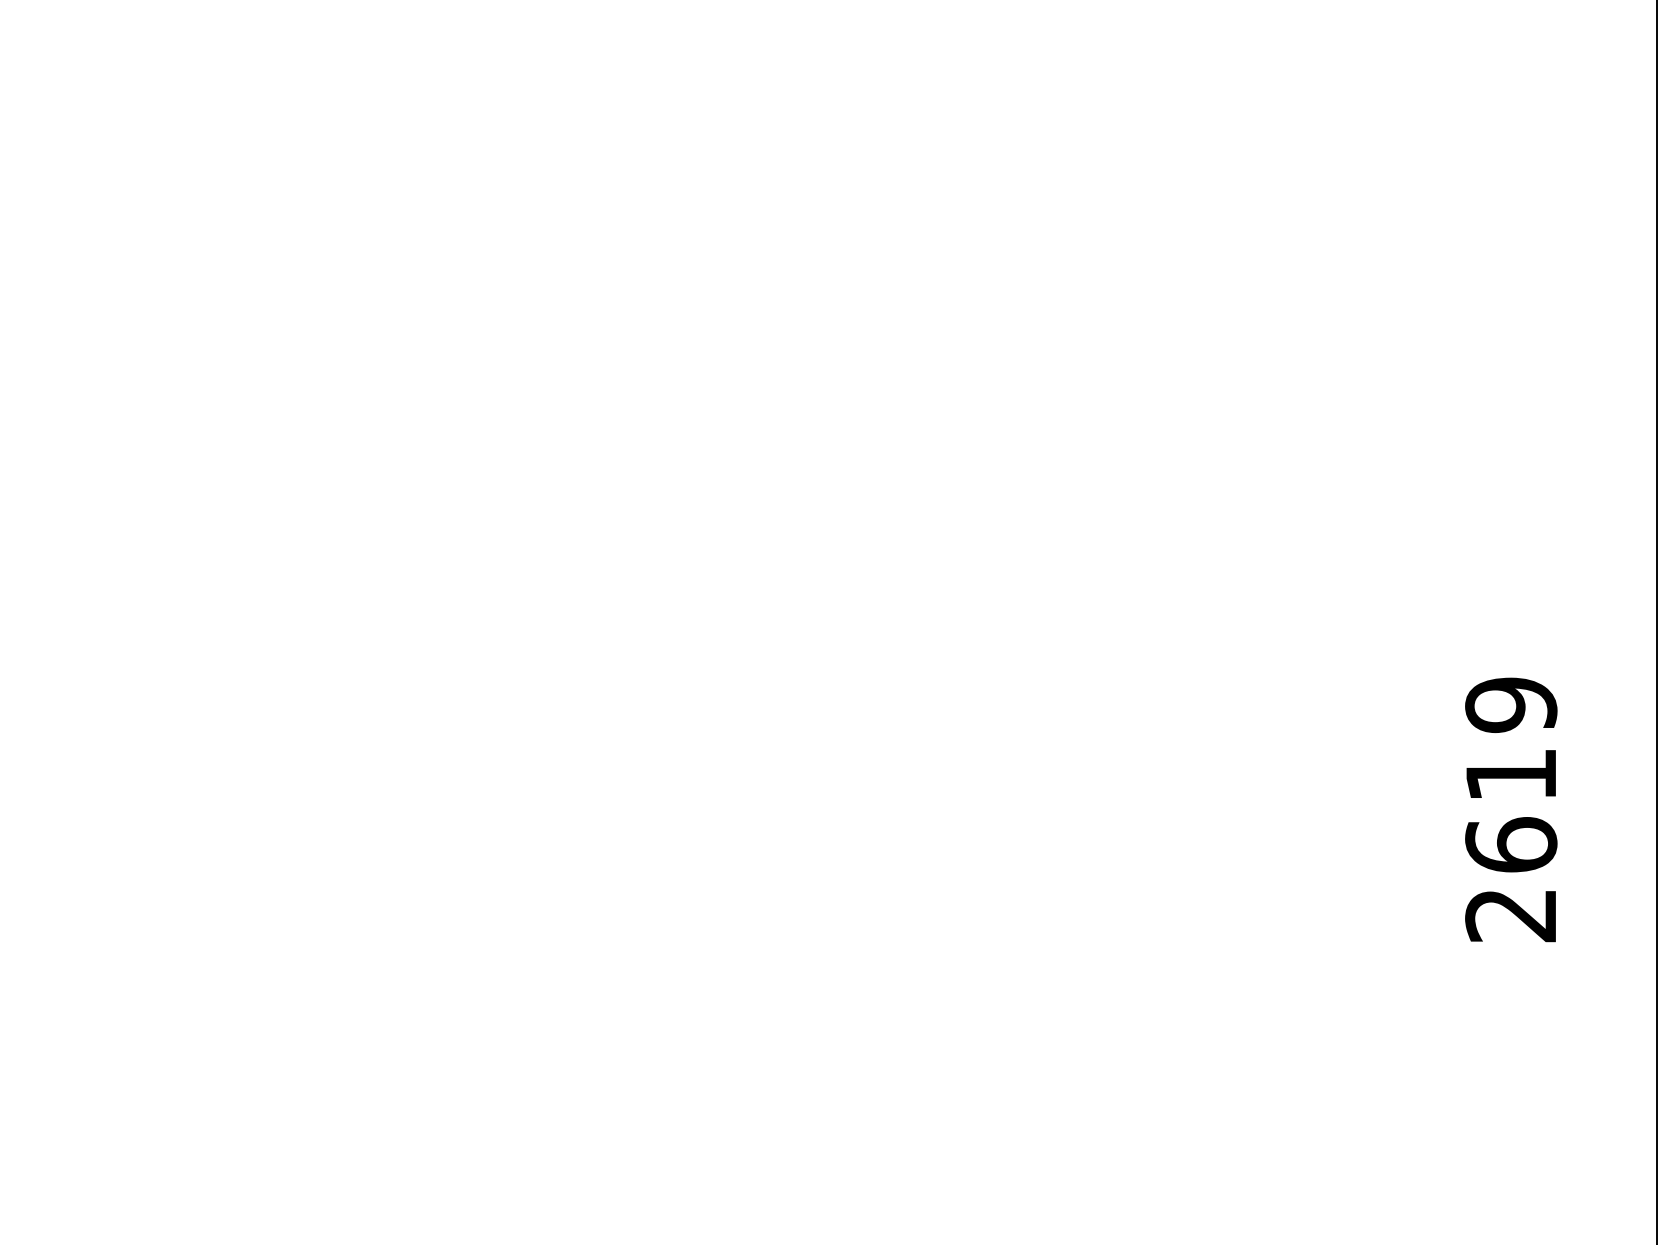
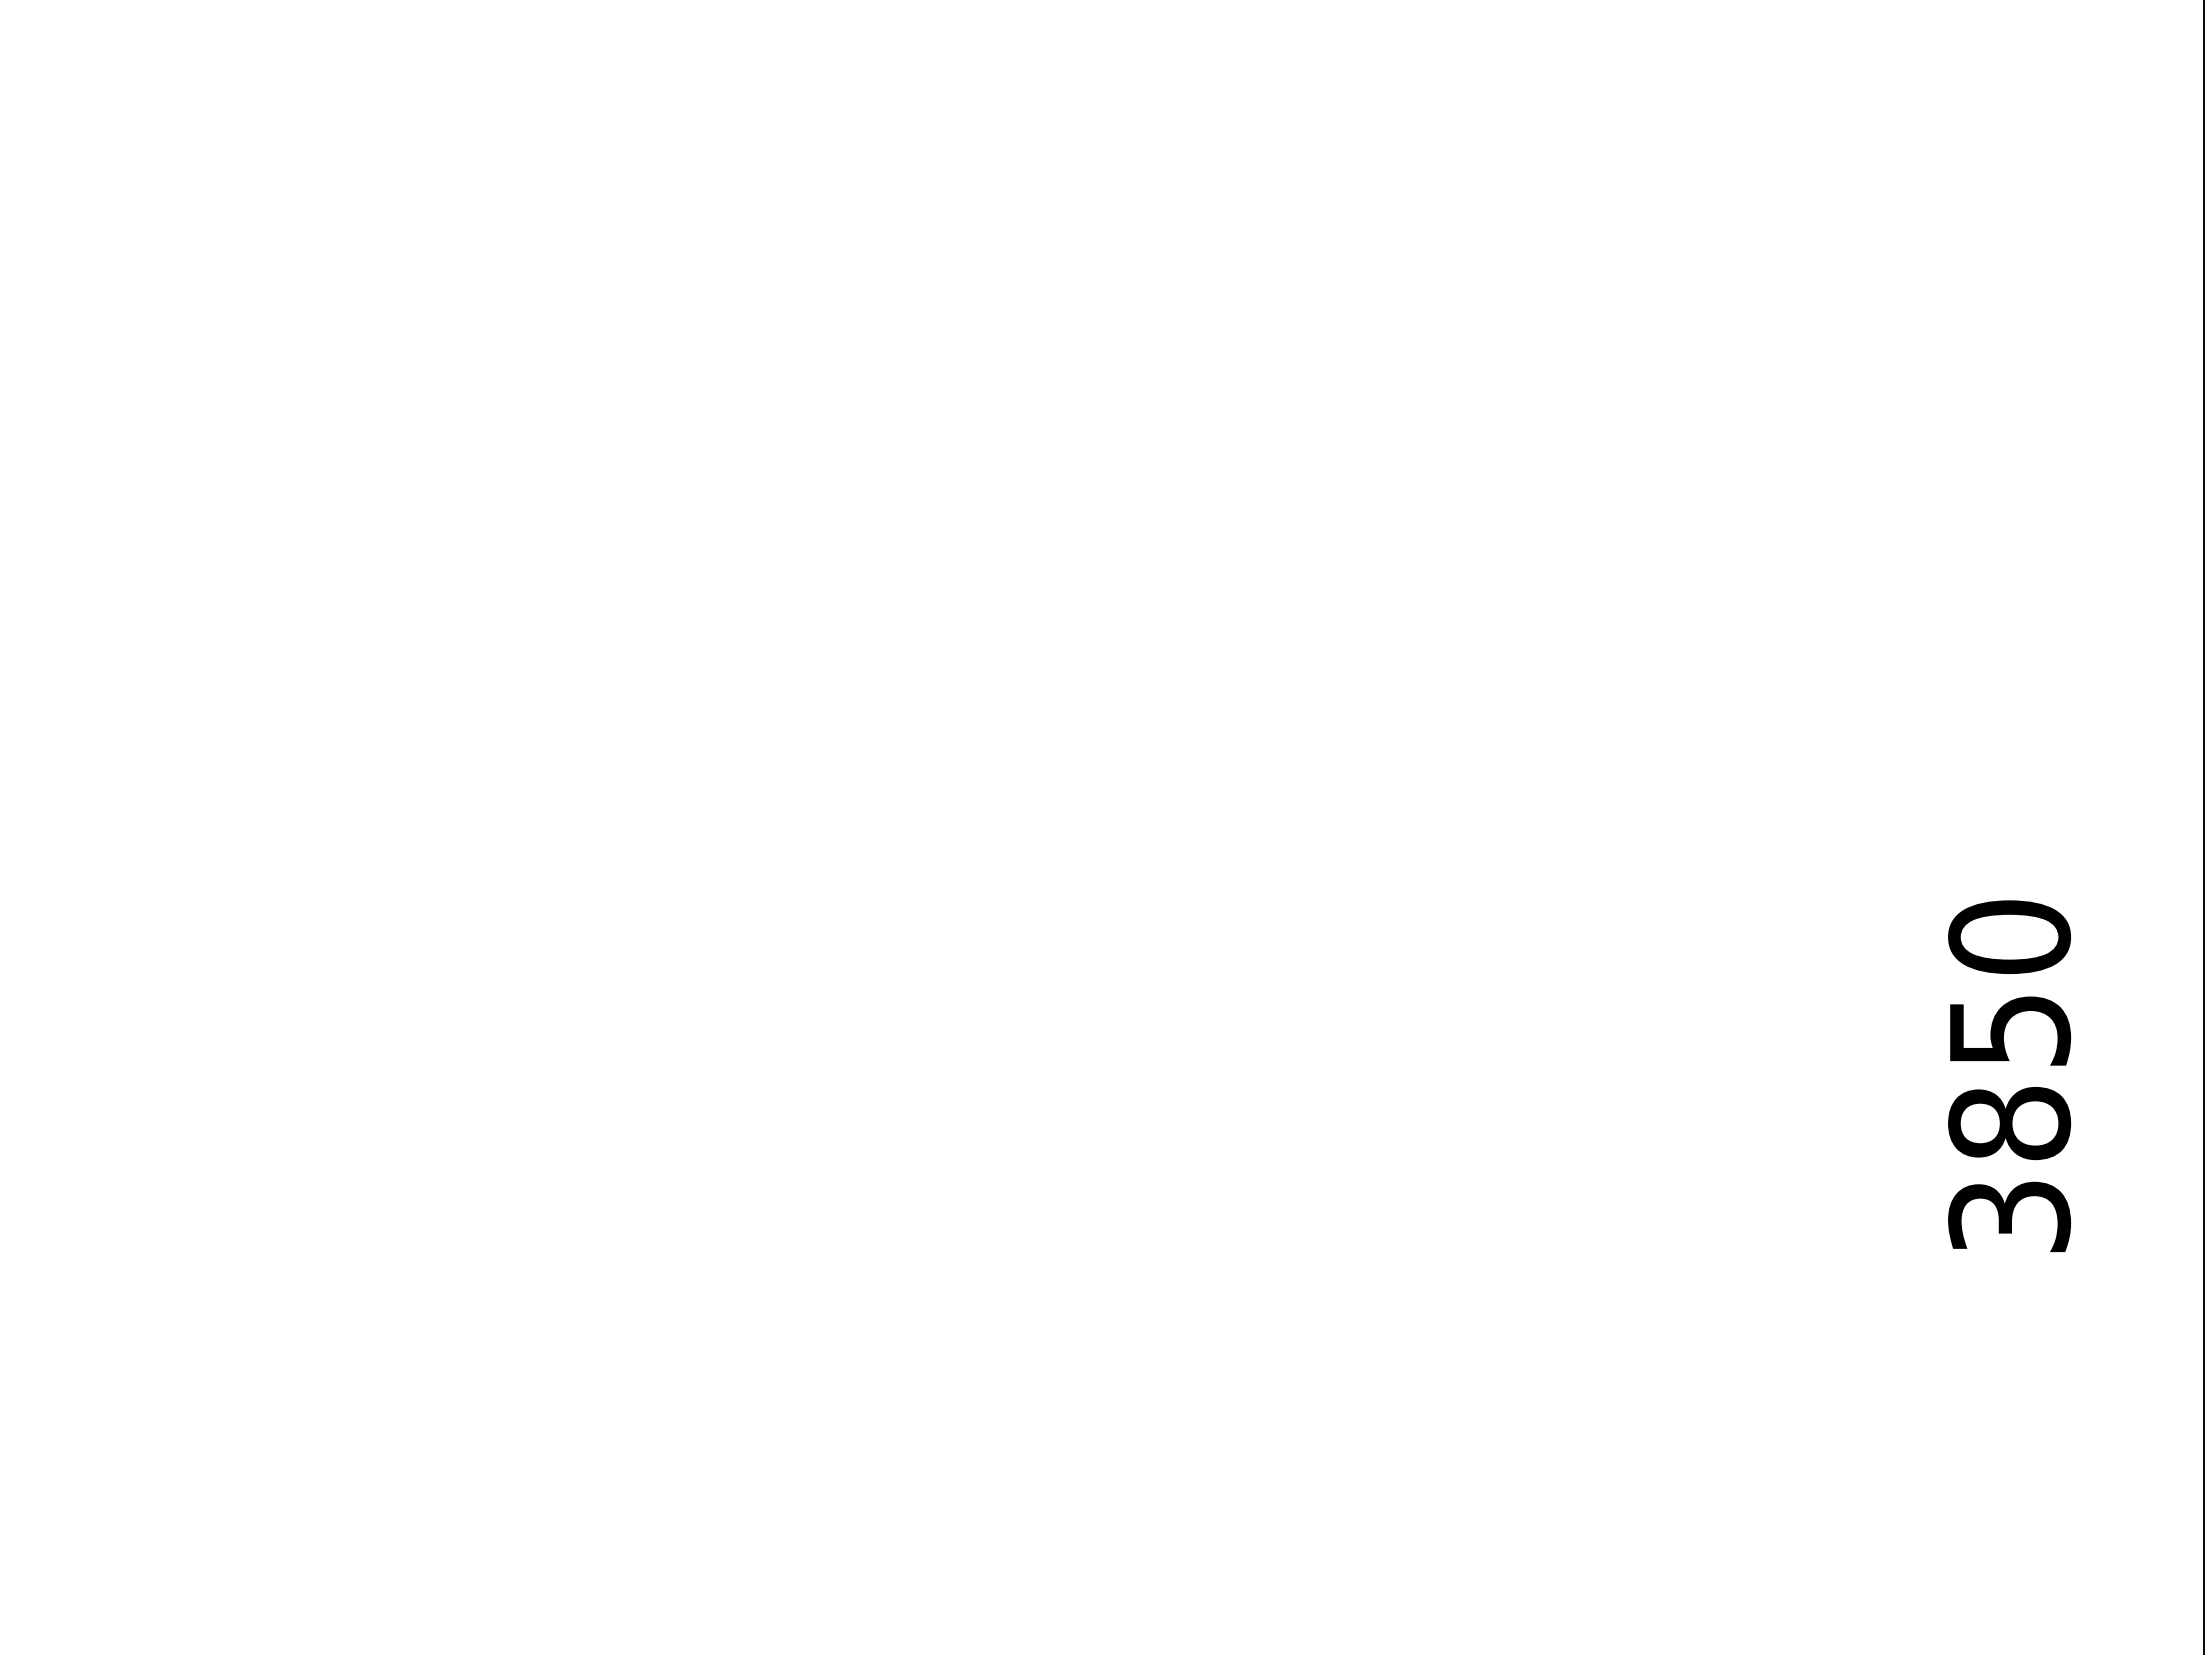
text: (1511, 809) -> (2009, 1076), 2619 -> 3850

